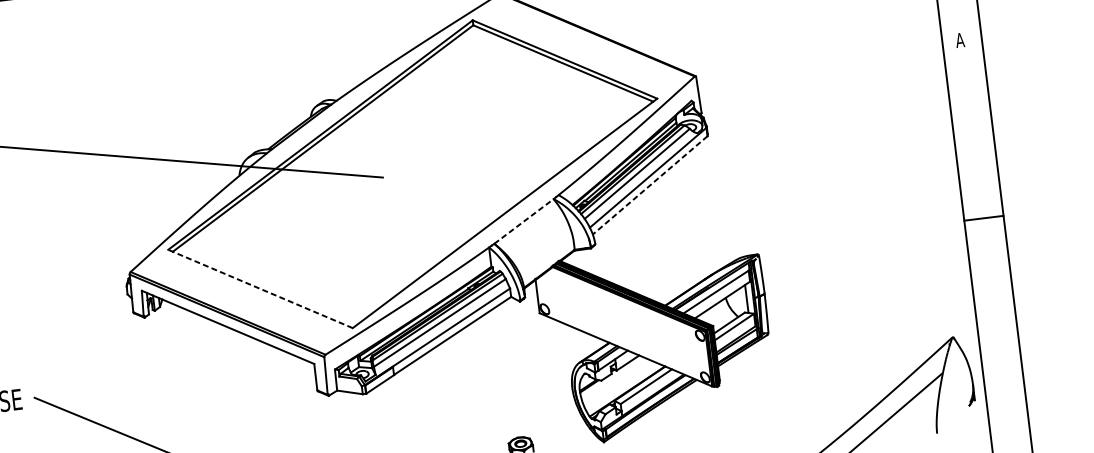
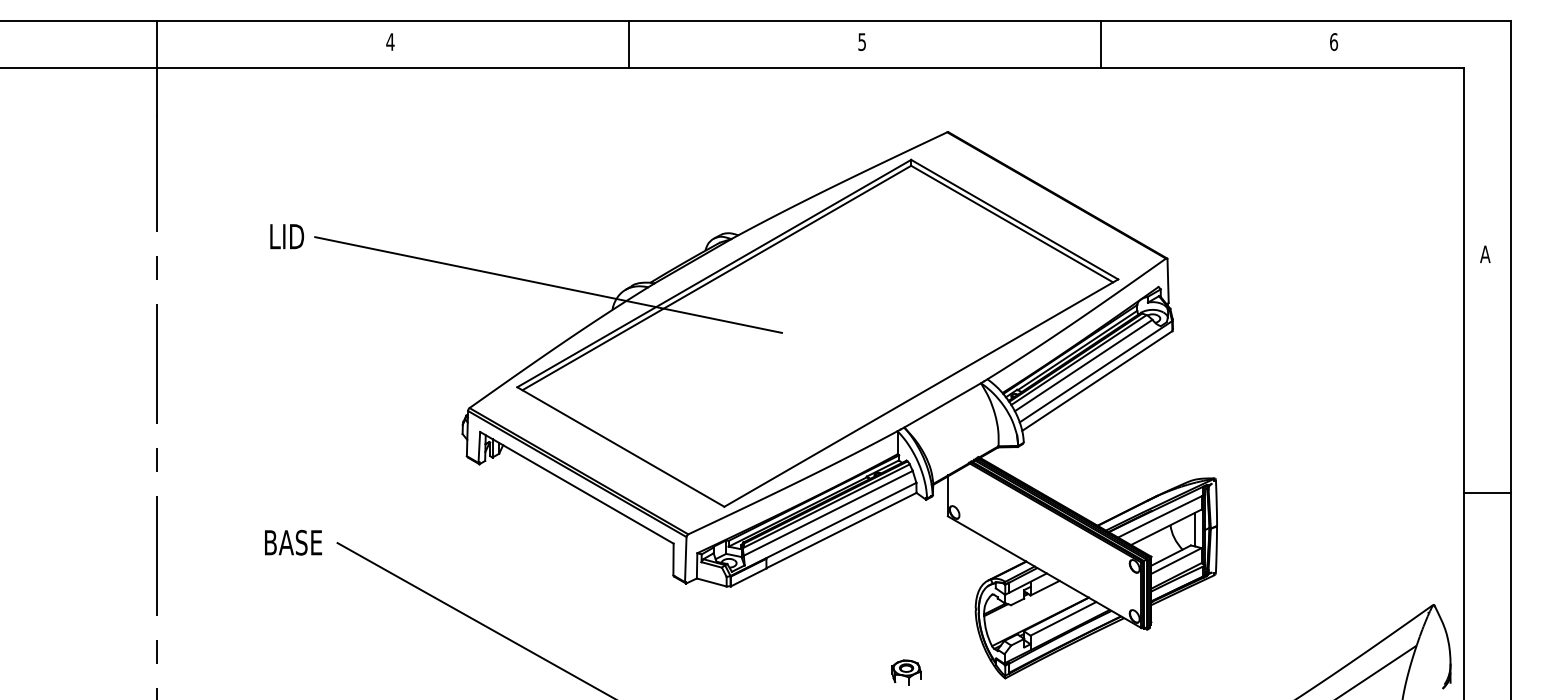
line: (649, 185) -> (1096, 381), dashed -> solid
line: (983, 218) -> (1487, 492), moved
line: (524, 221) -> (943, 405), dashed -> solid
line: (260, 289) -> (620, 447), dashed -> solid

